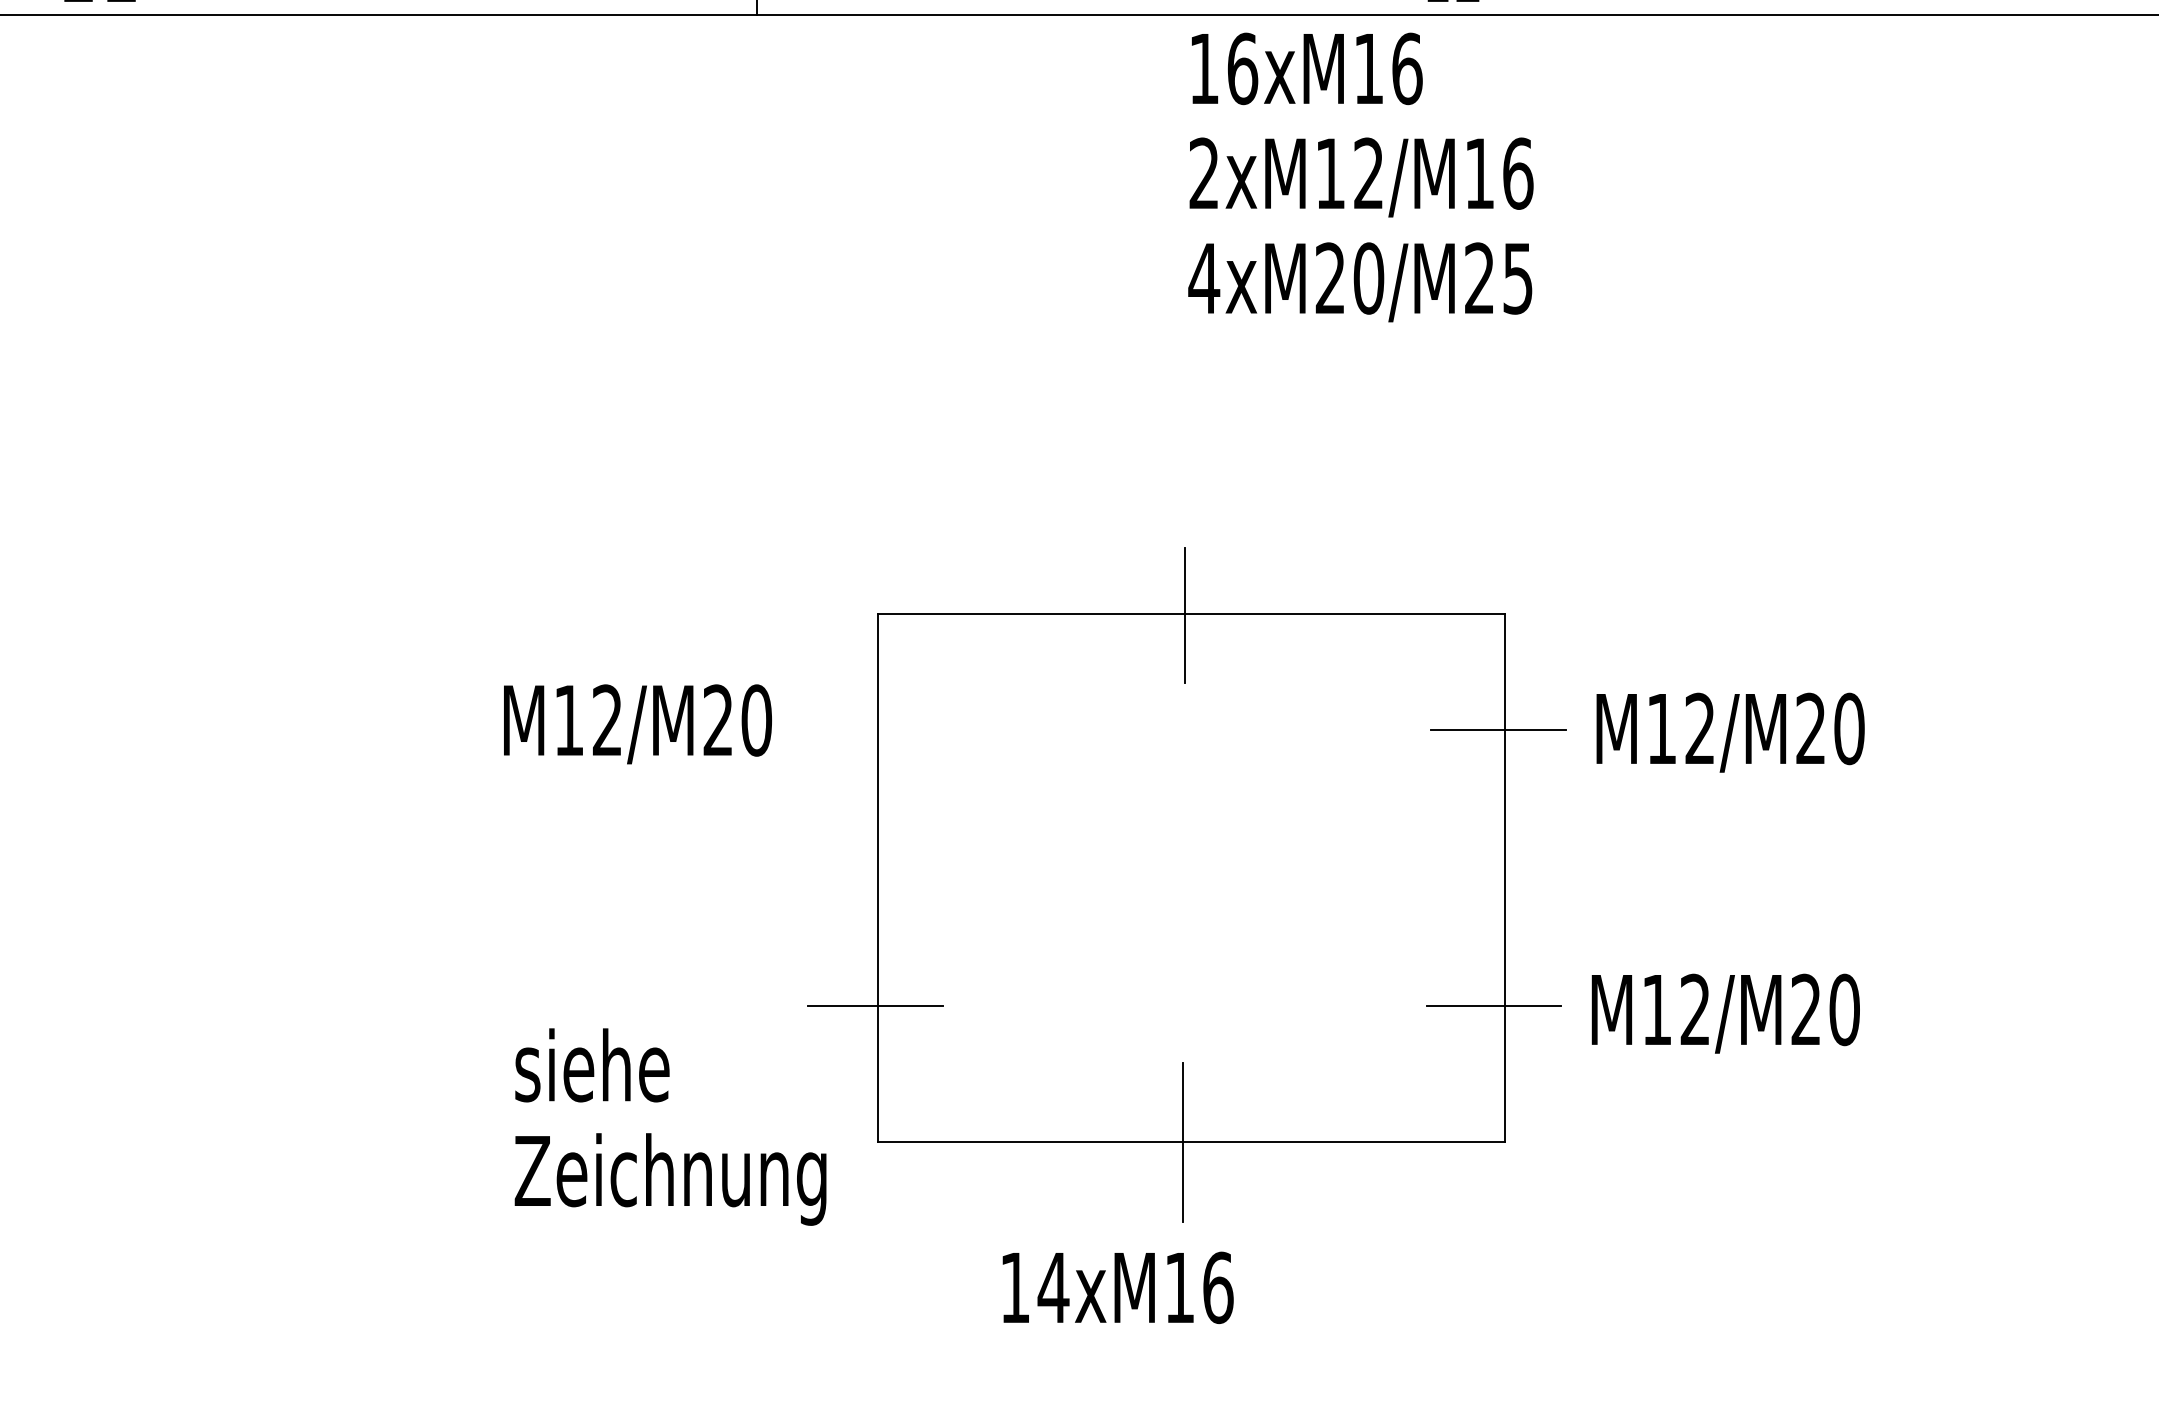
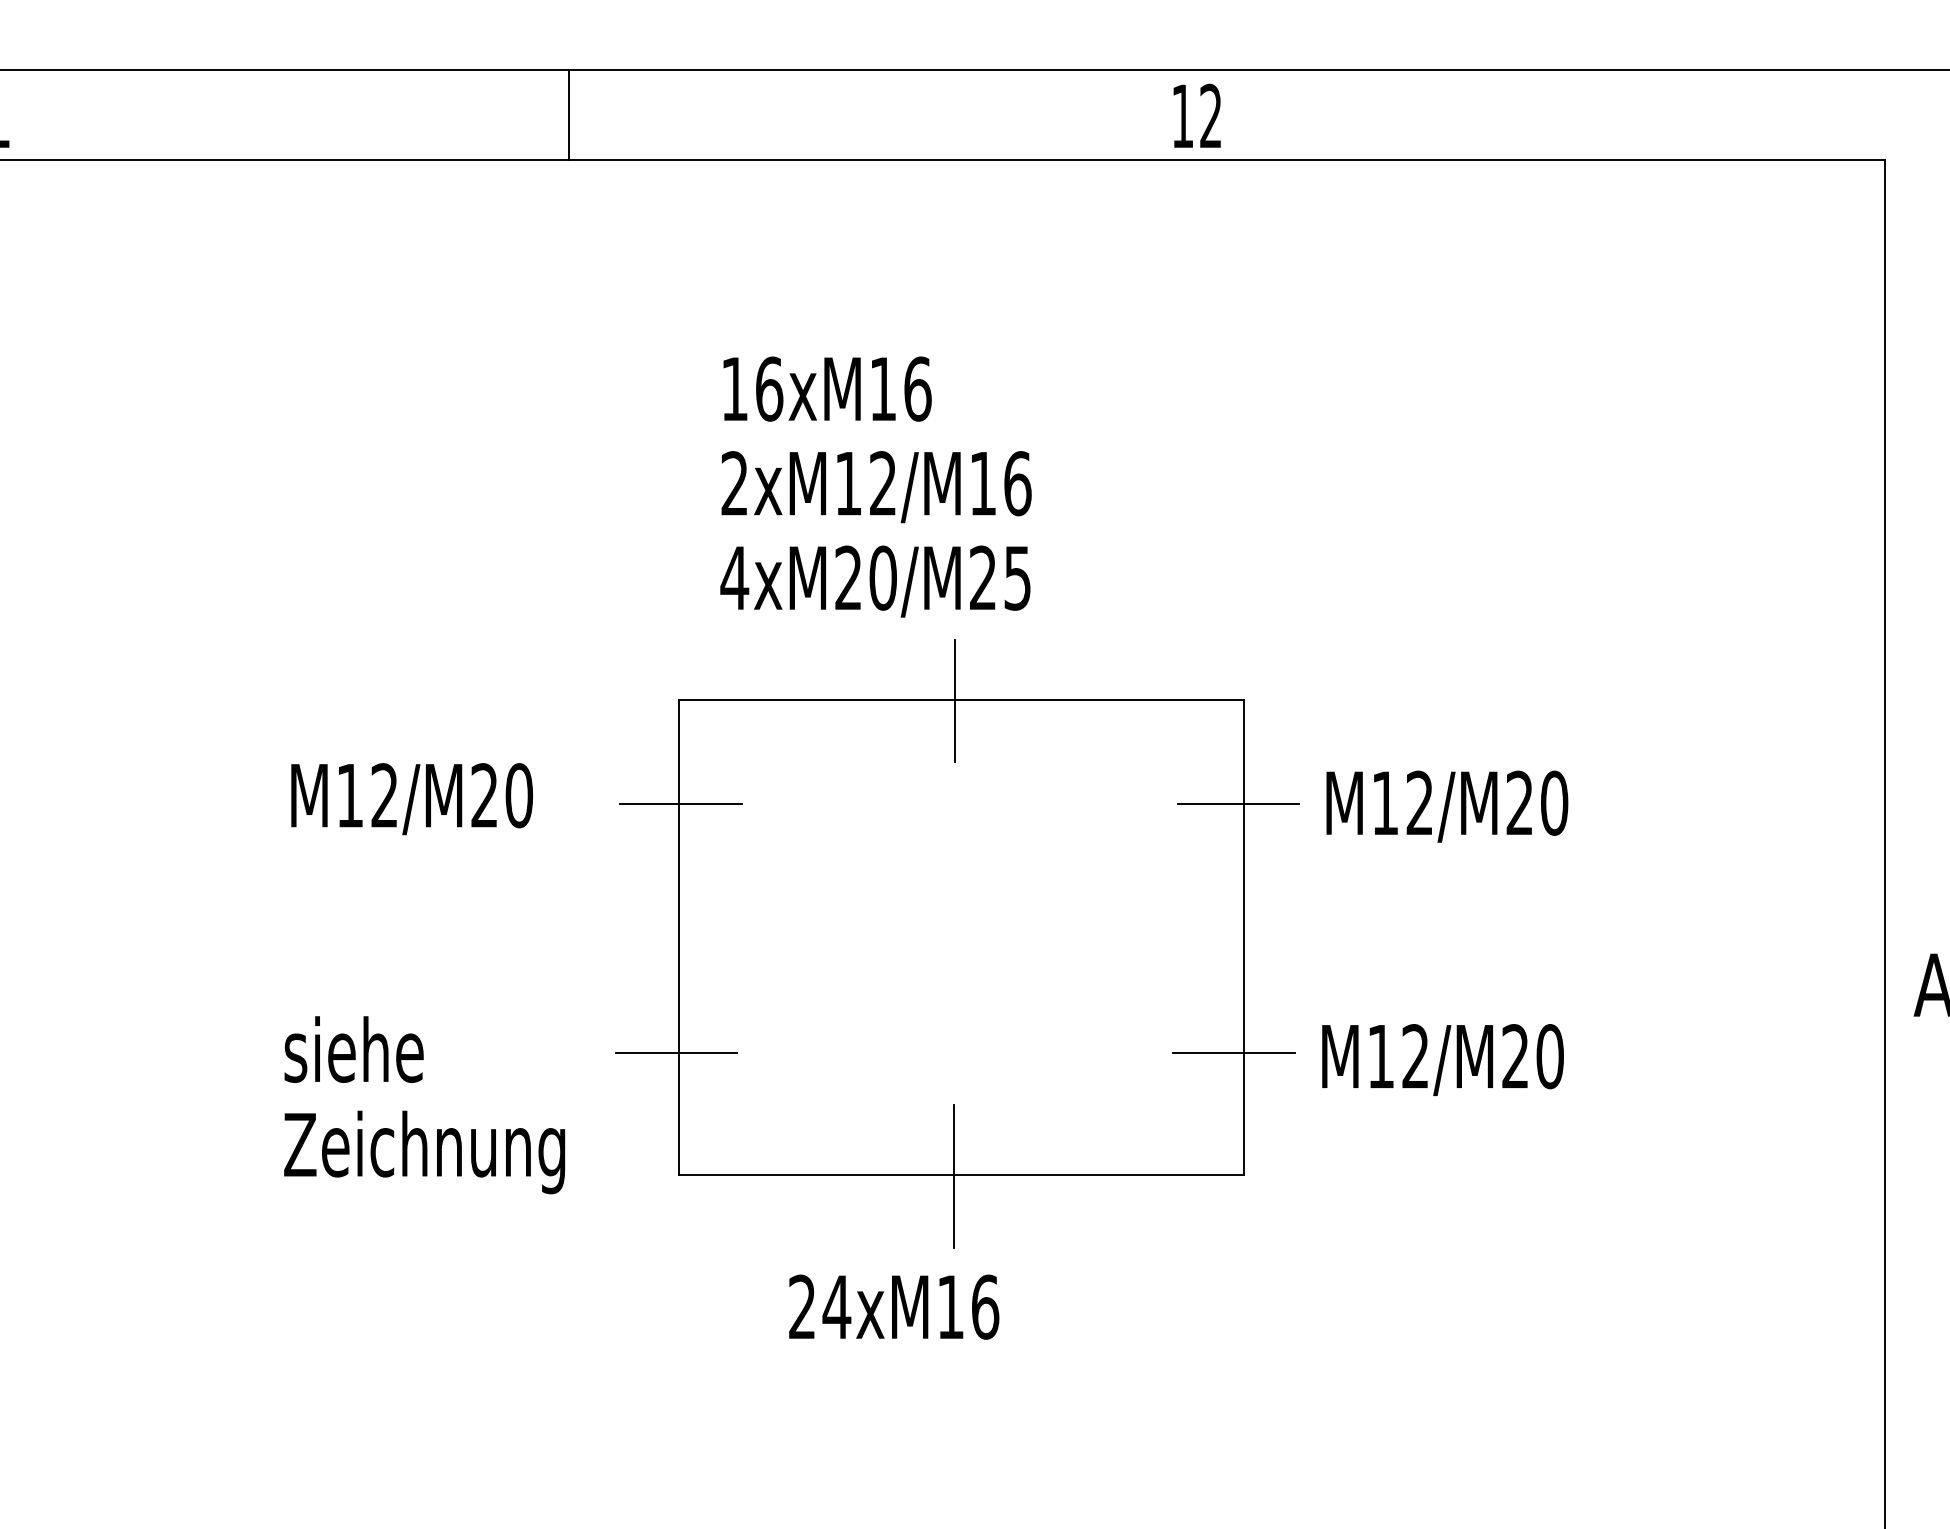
text: (1360, 176) -> (875, 486), moved
text: (638, 724) -> (412, 799), moved
line: (880, 729) -> (680, 803), added
text: (670, 1127) -> (424, 1105), moved
text: (1014, 1287) -> (801, 1306), 14xM16 -> 24xM16

